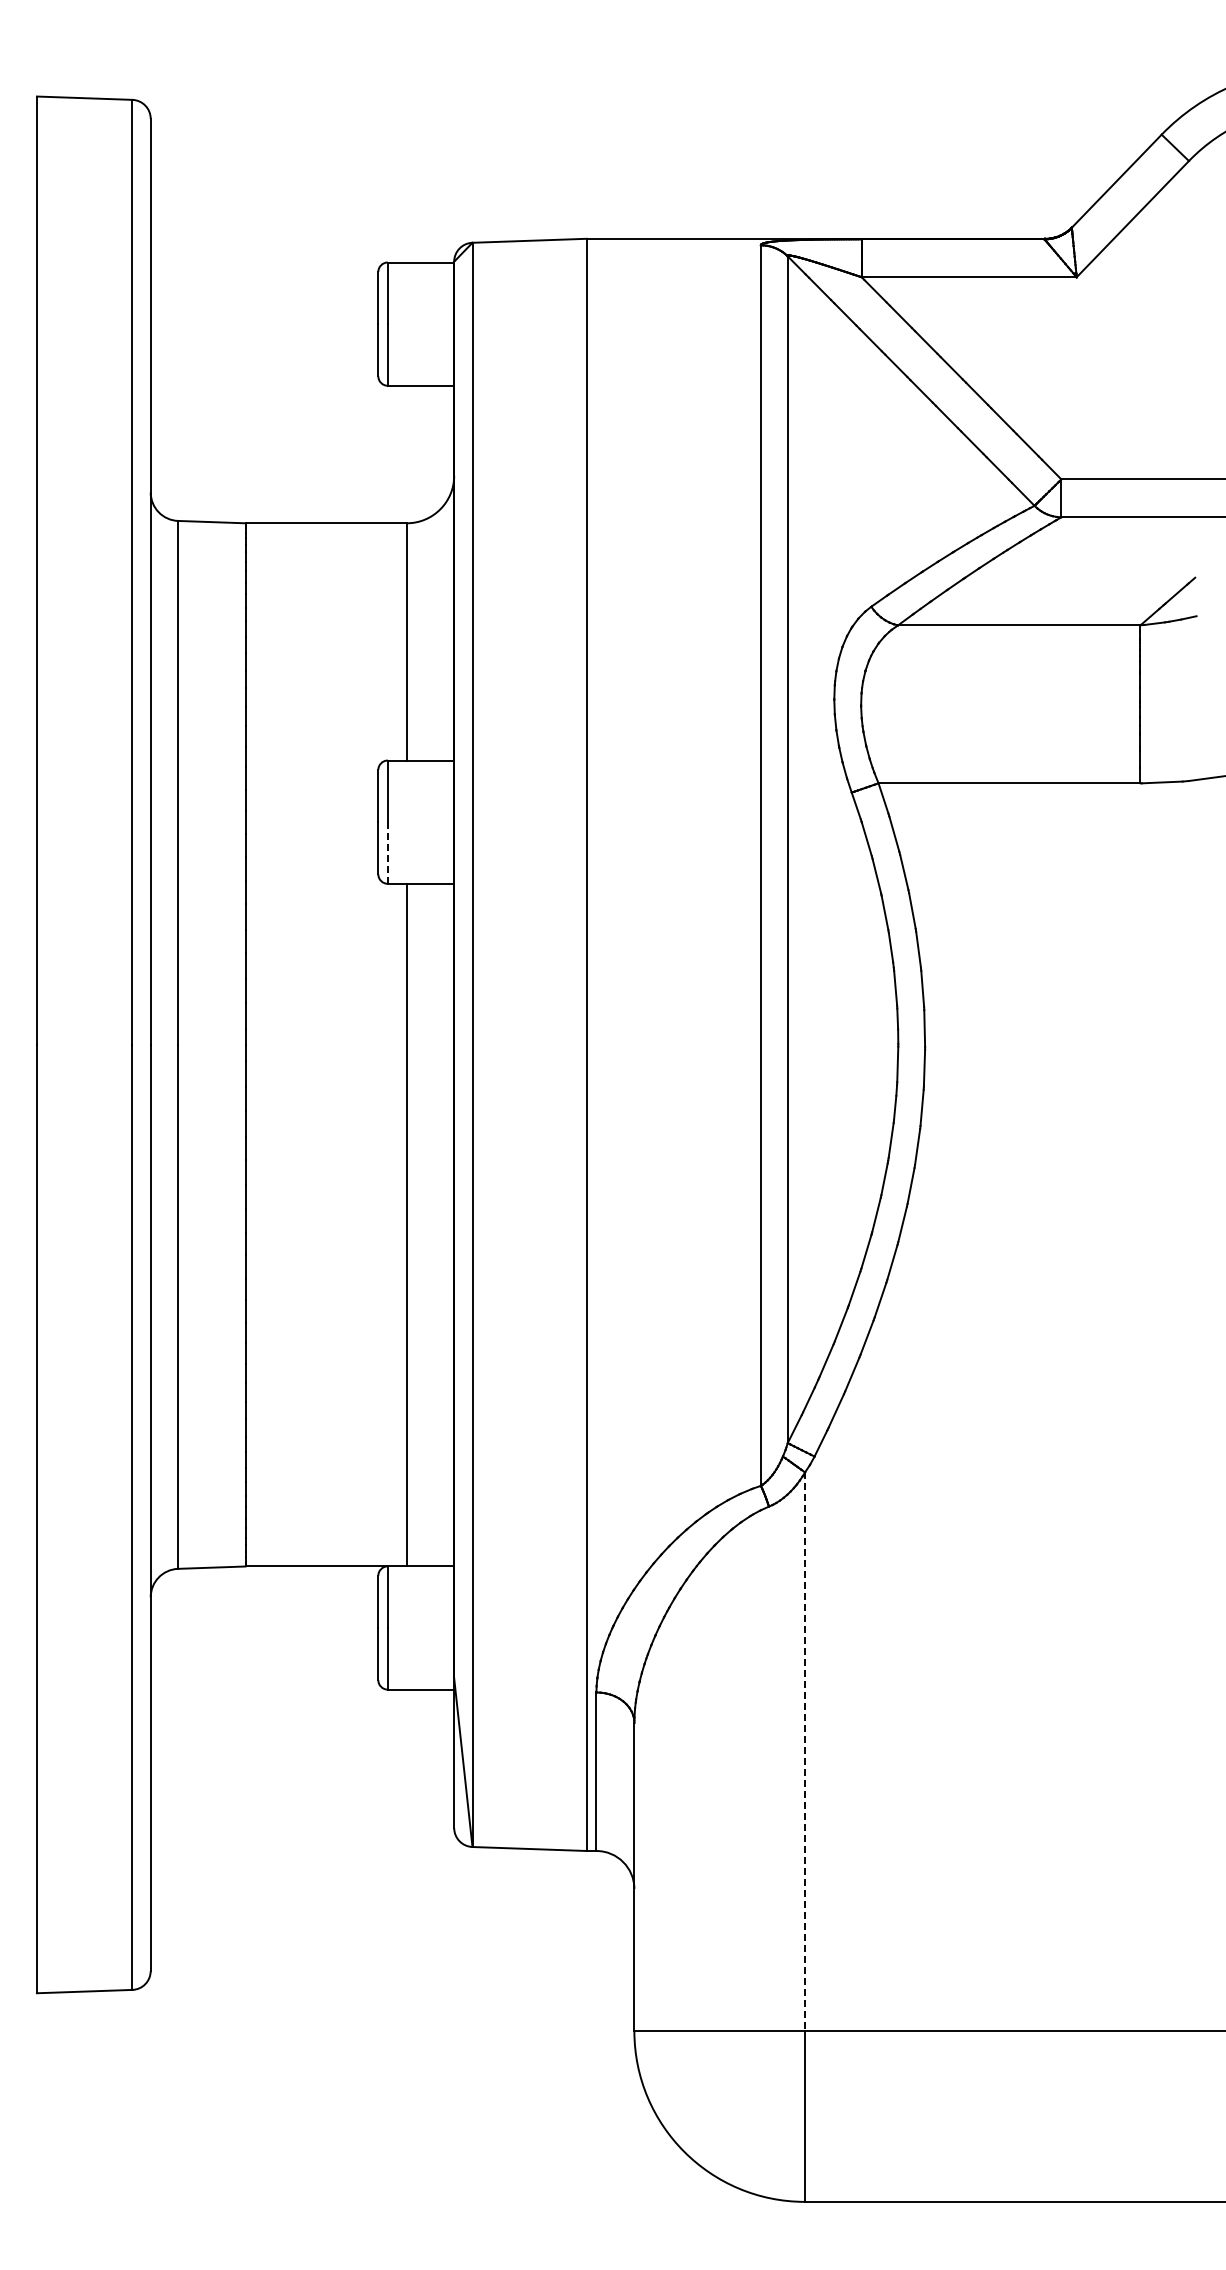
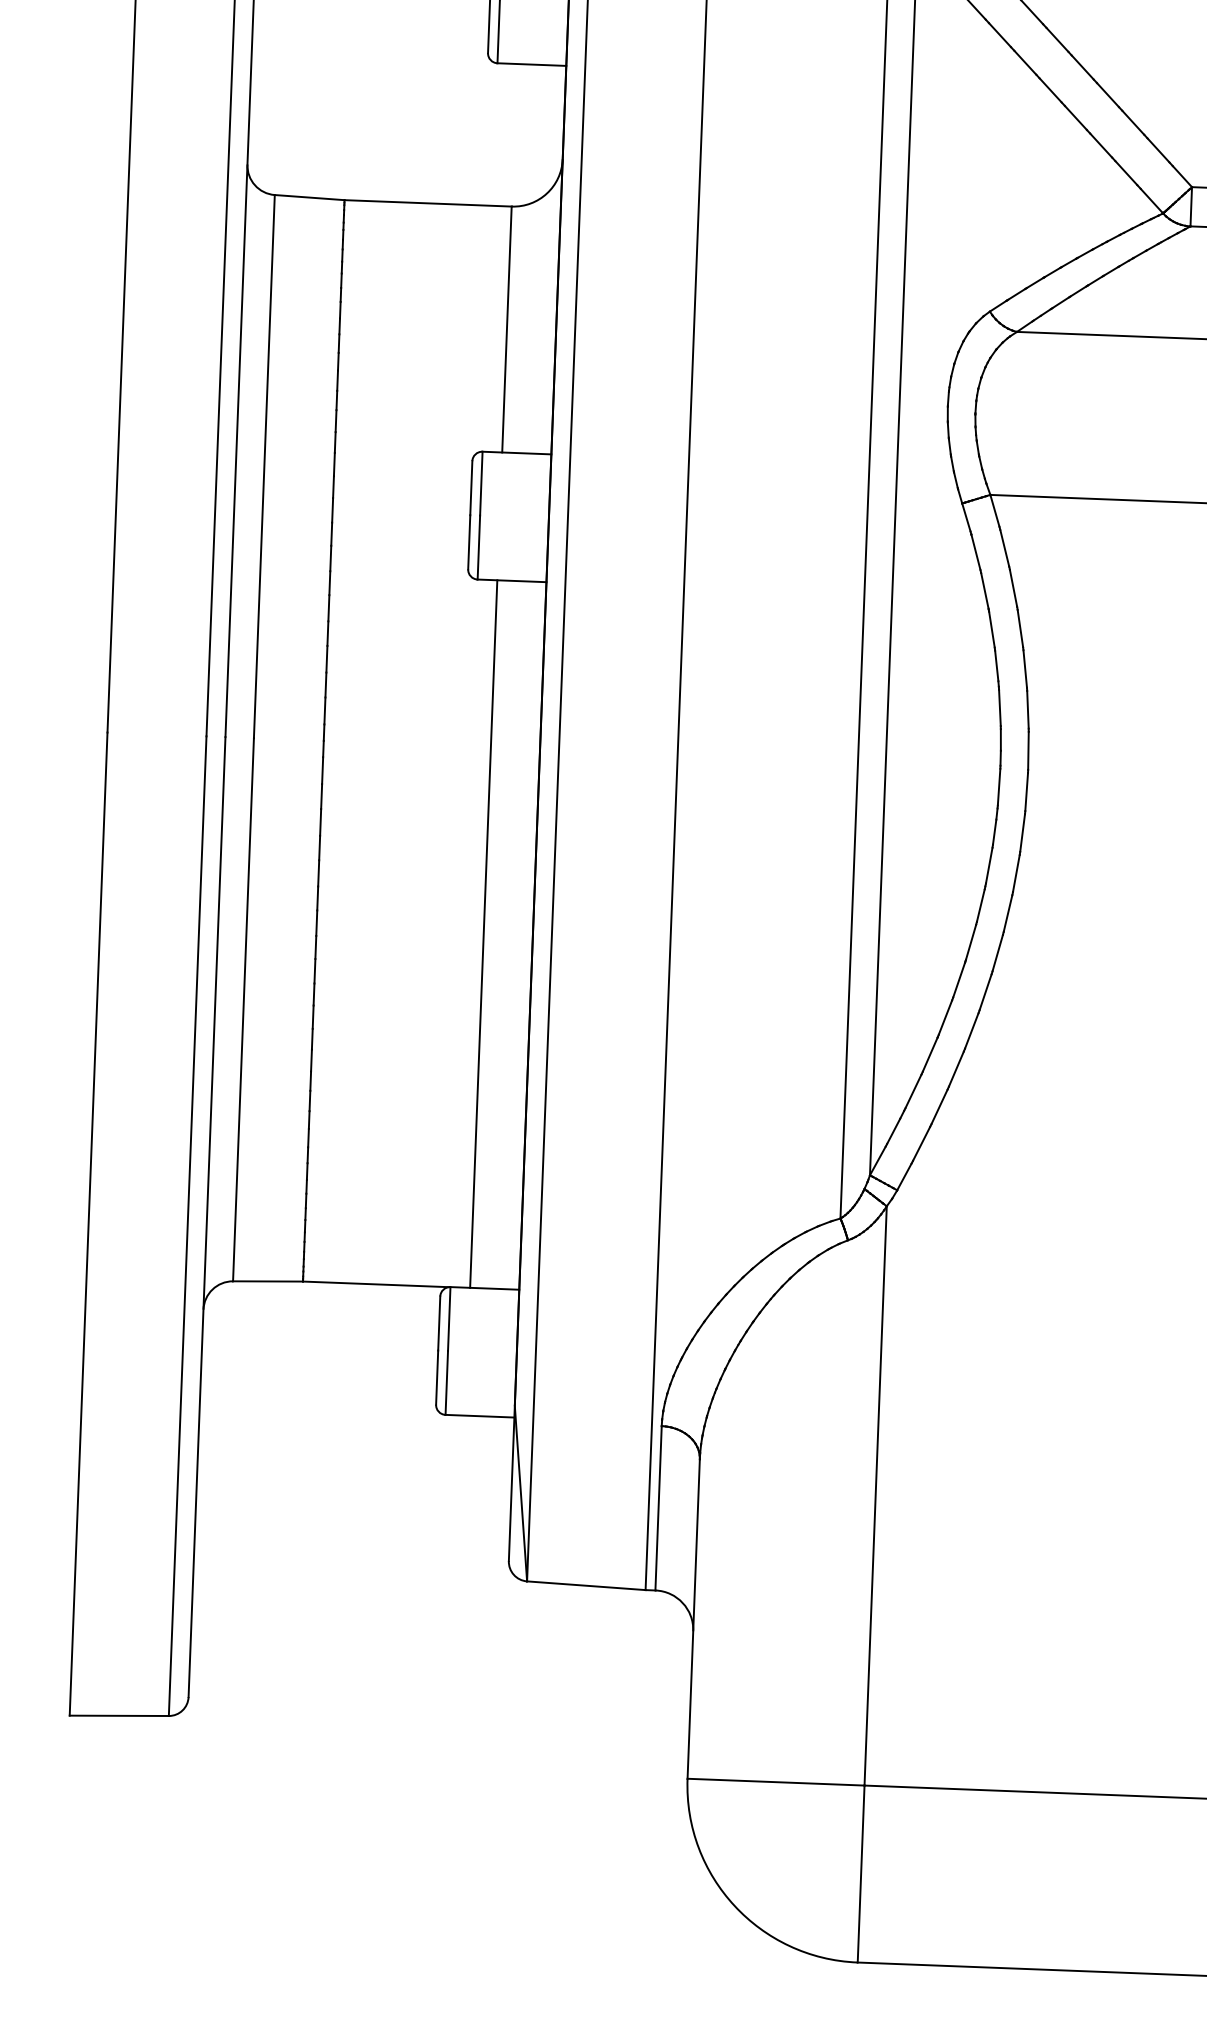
line: (387, 853) -> (478, 548), dashed -> solid
line: (805, 1752) -> (876, 1496), dashed -> solid

